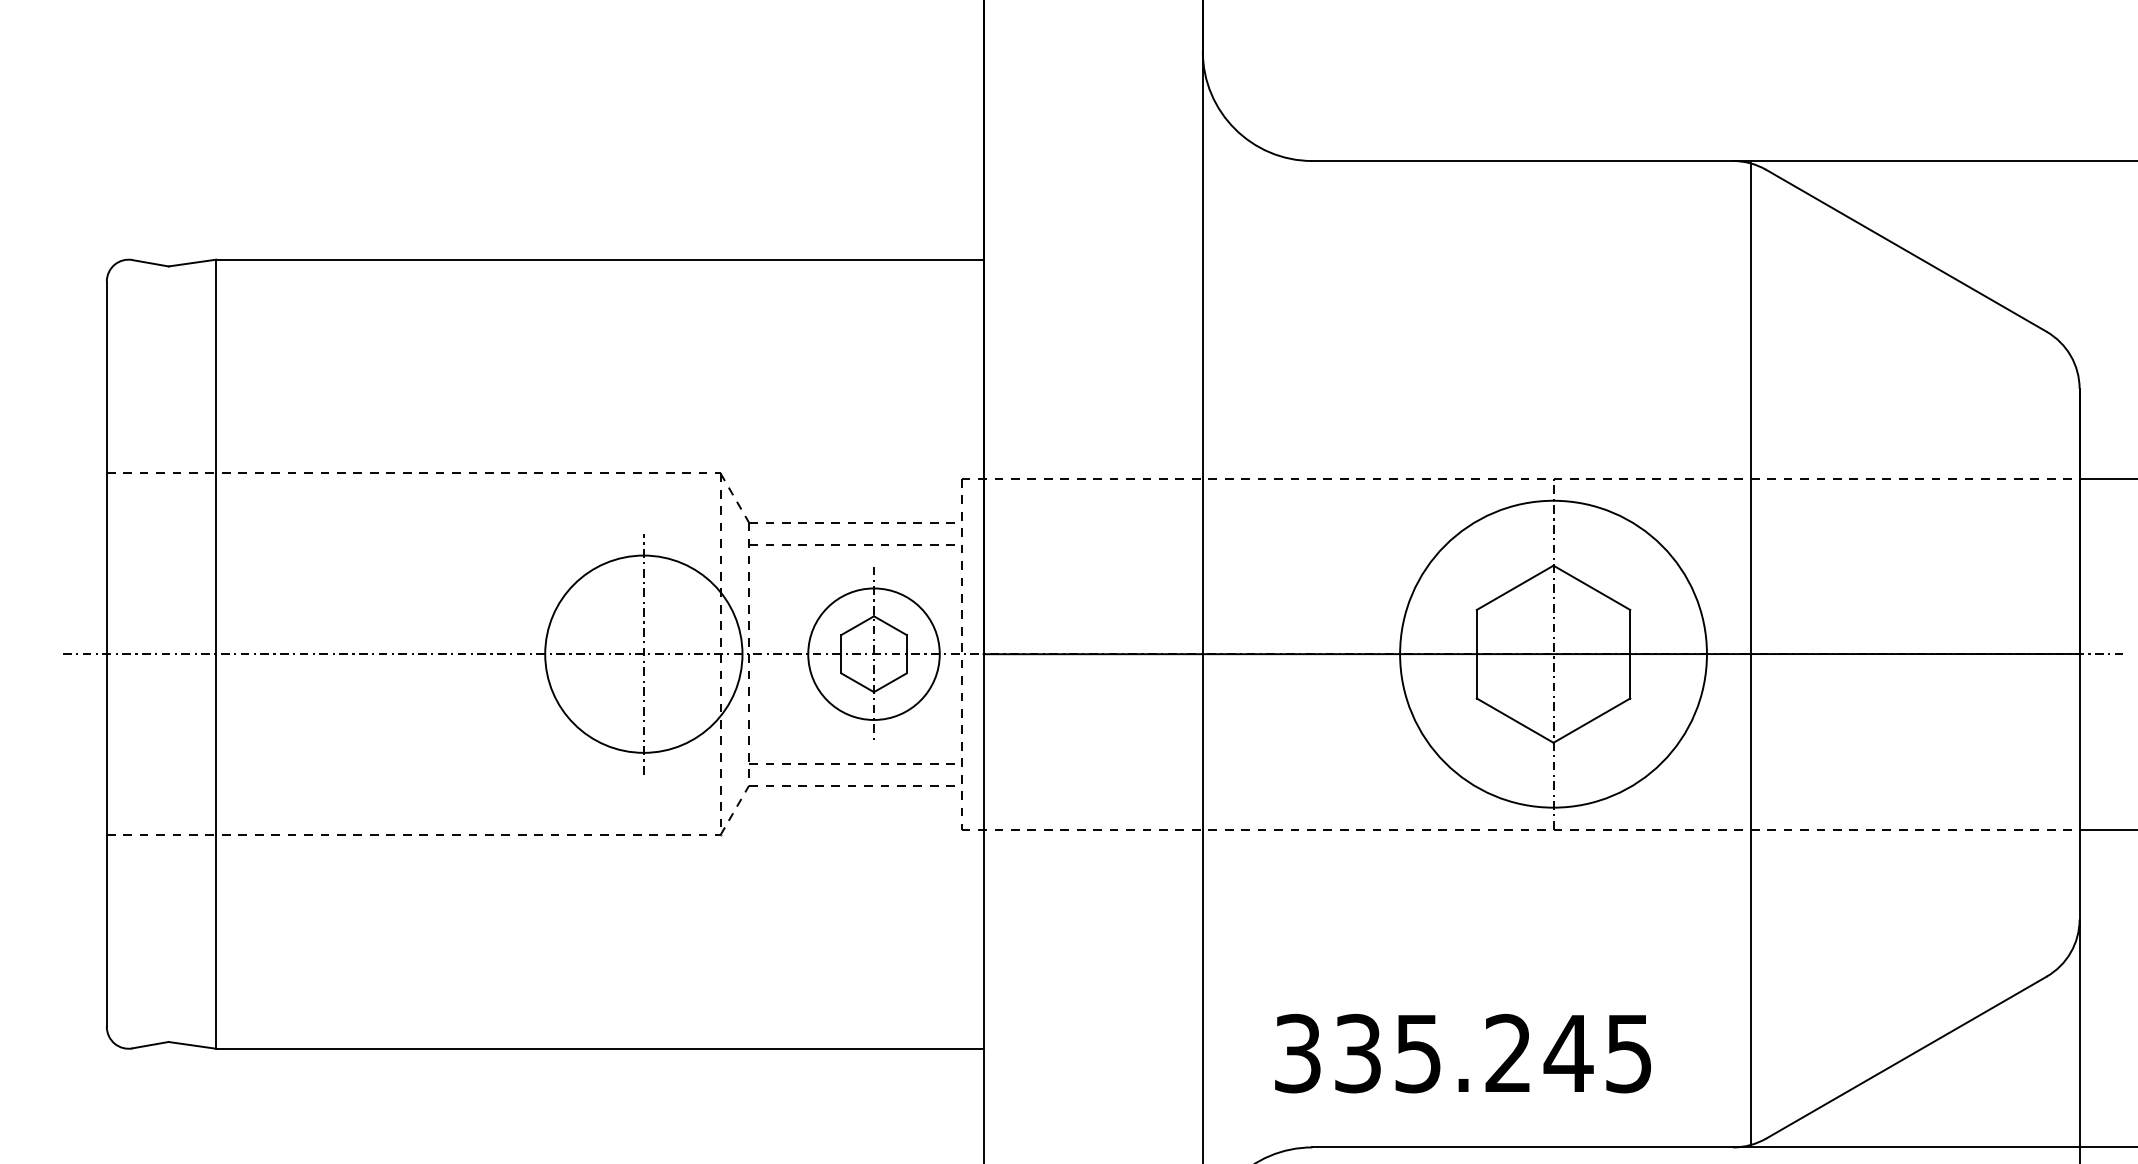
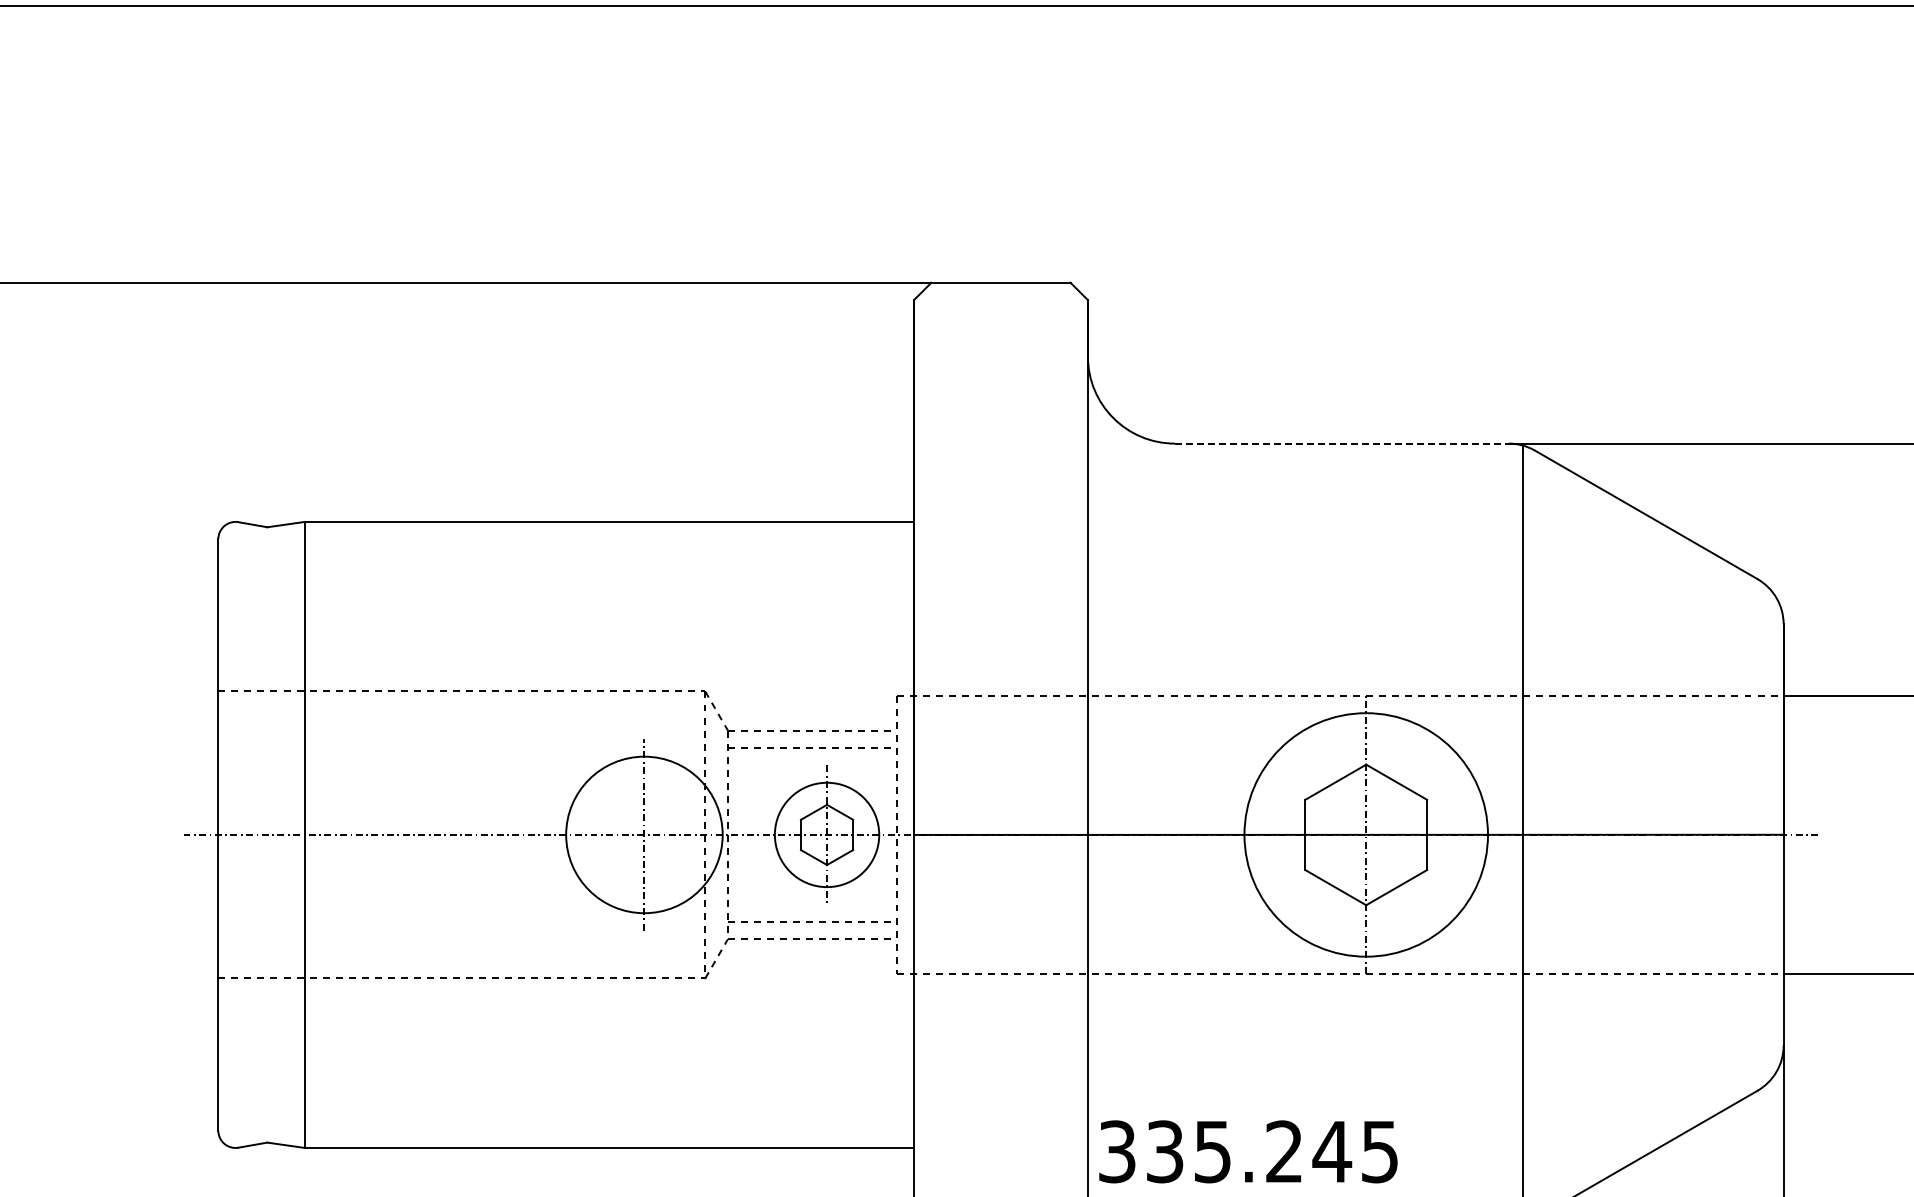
line: (1522, 160) -> (1341, 443), solid -> dashed
text: (1463, 1053) -> (1248, 1151), moved

